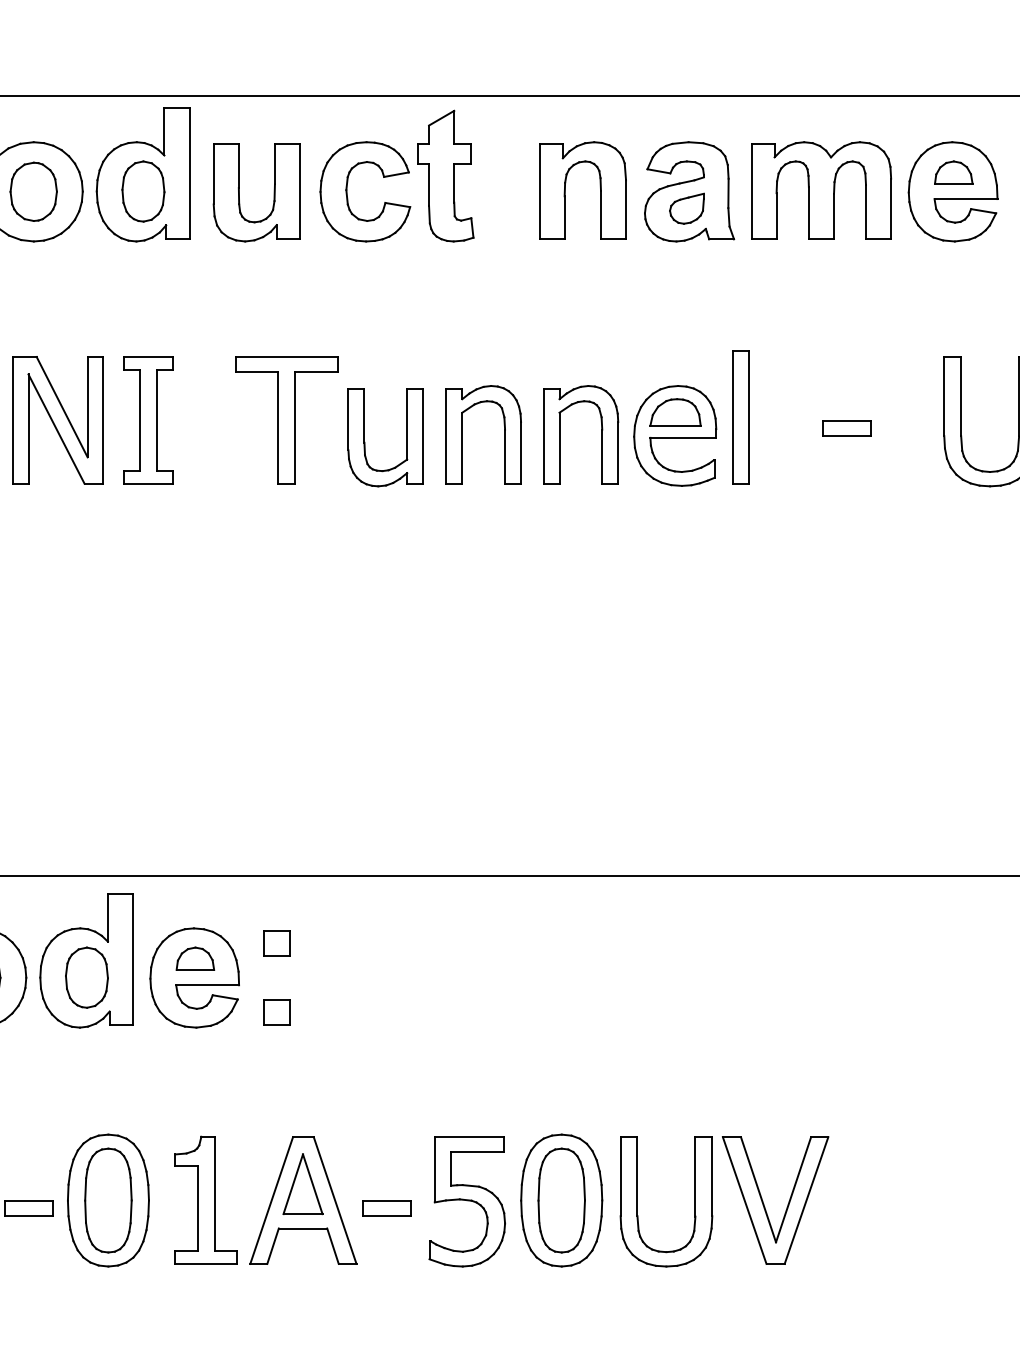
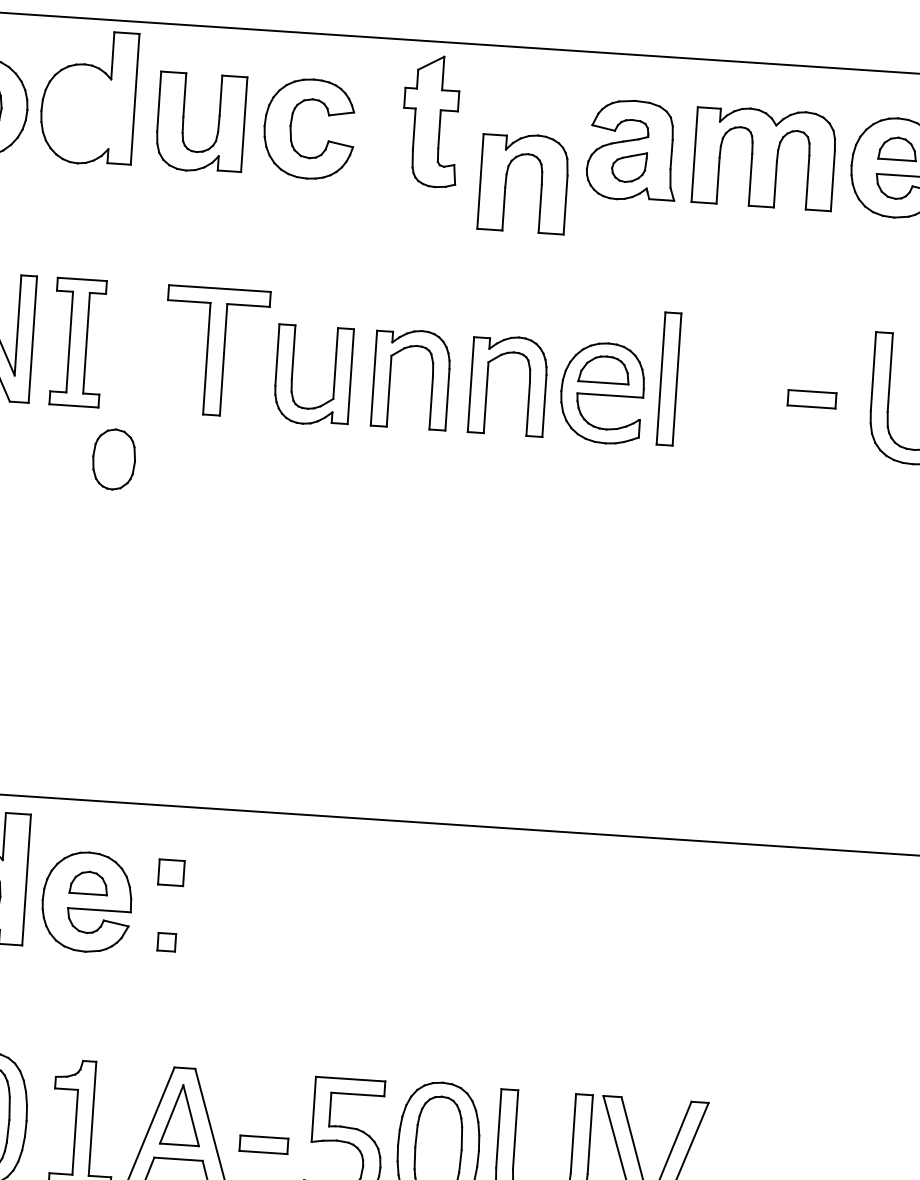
part: (445, 175) -> (431, 120), moved
part: (565, 190) -> (506, 181), moved
part: (143, 191) -> (114, 459), moved
part: (846, 428) -> (811, 399), moved
part: (276, 1012) -> (166, 941), size x0.7

